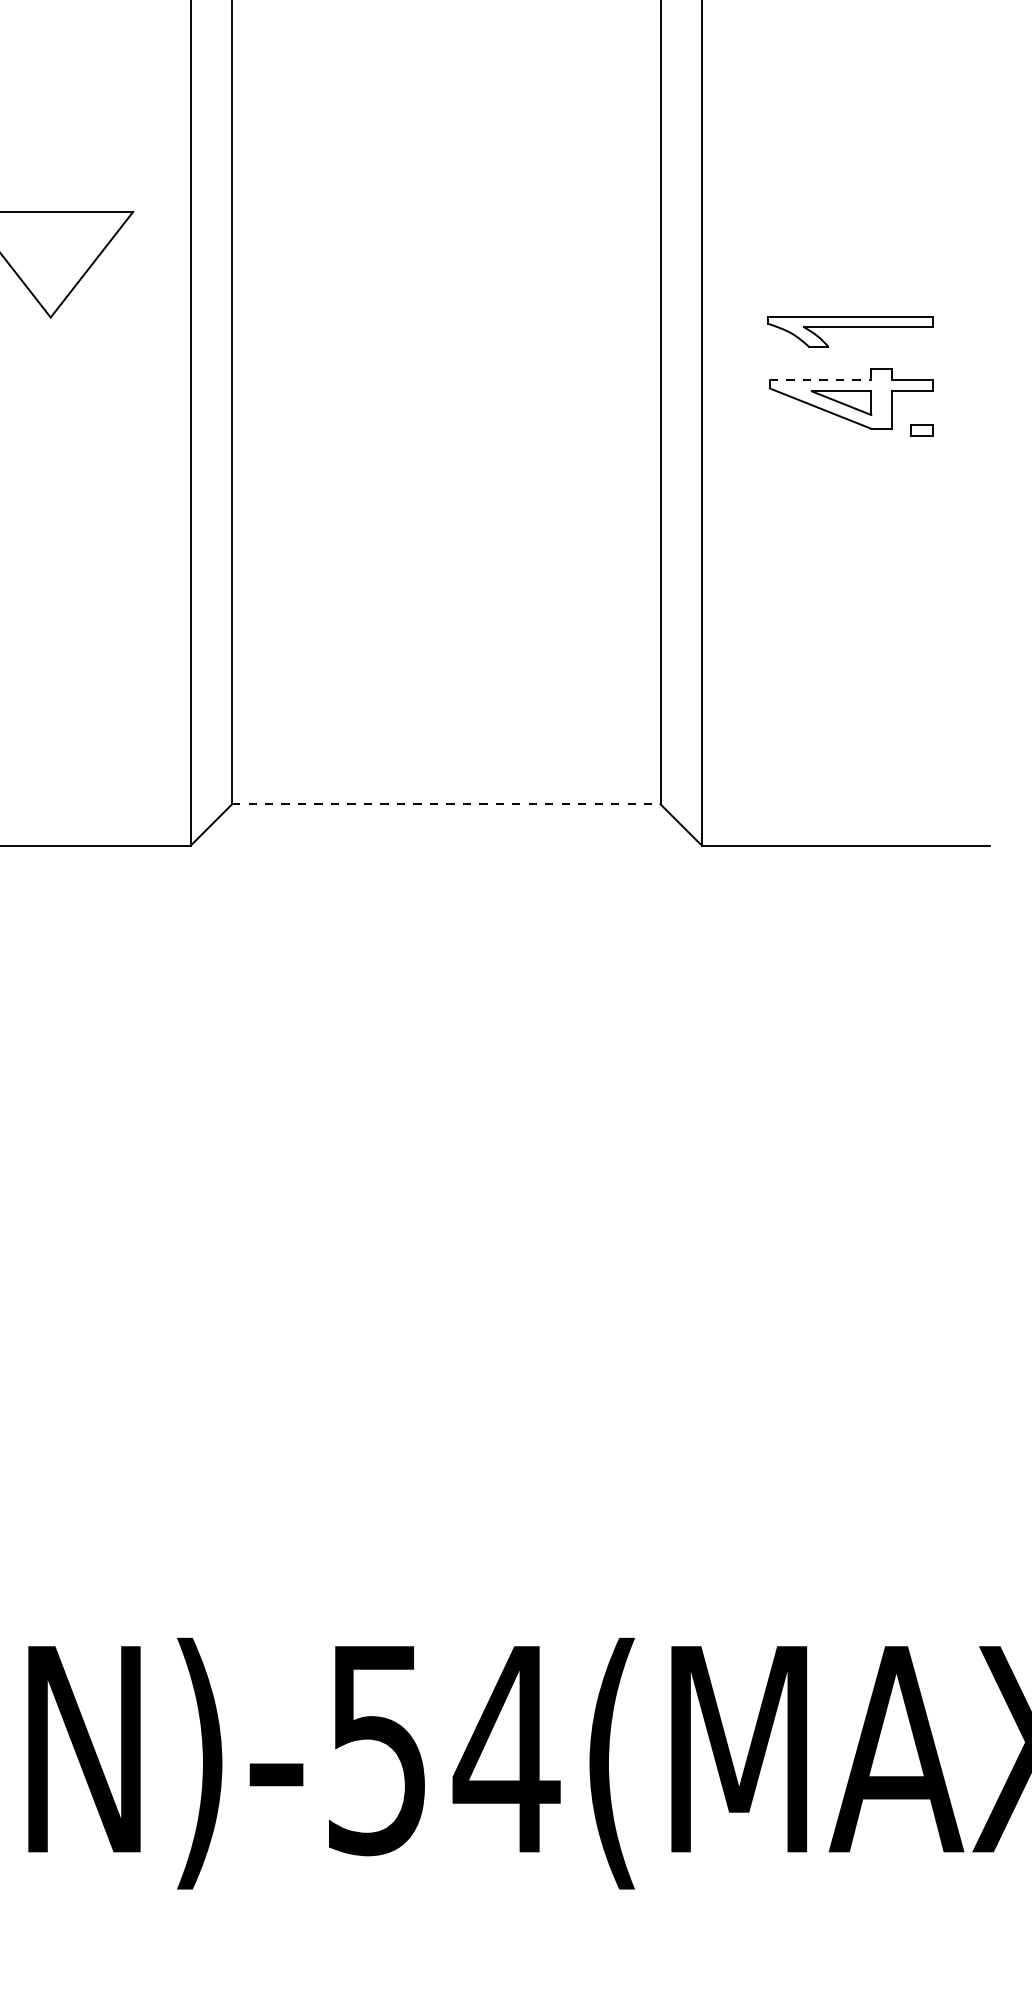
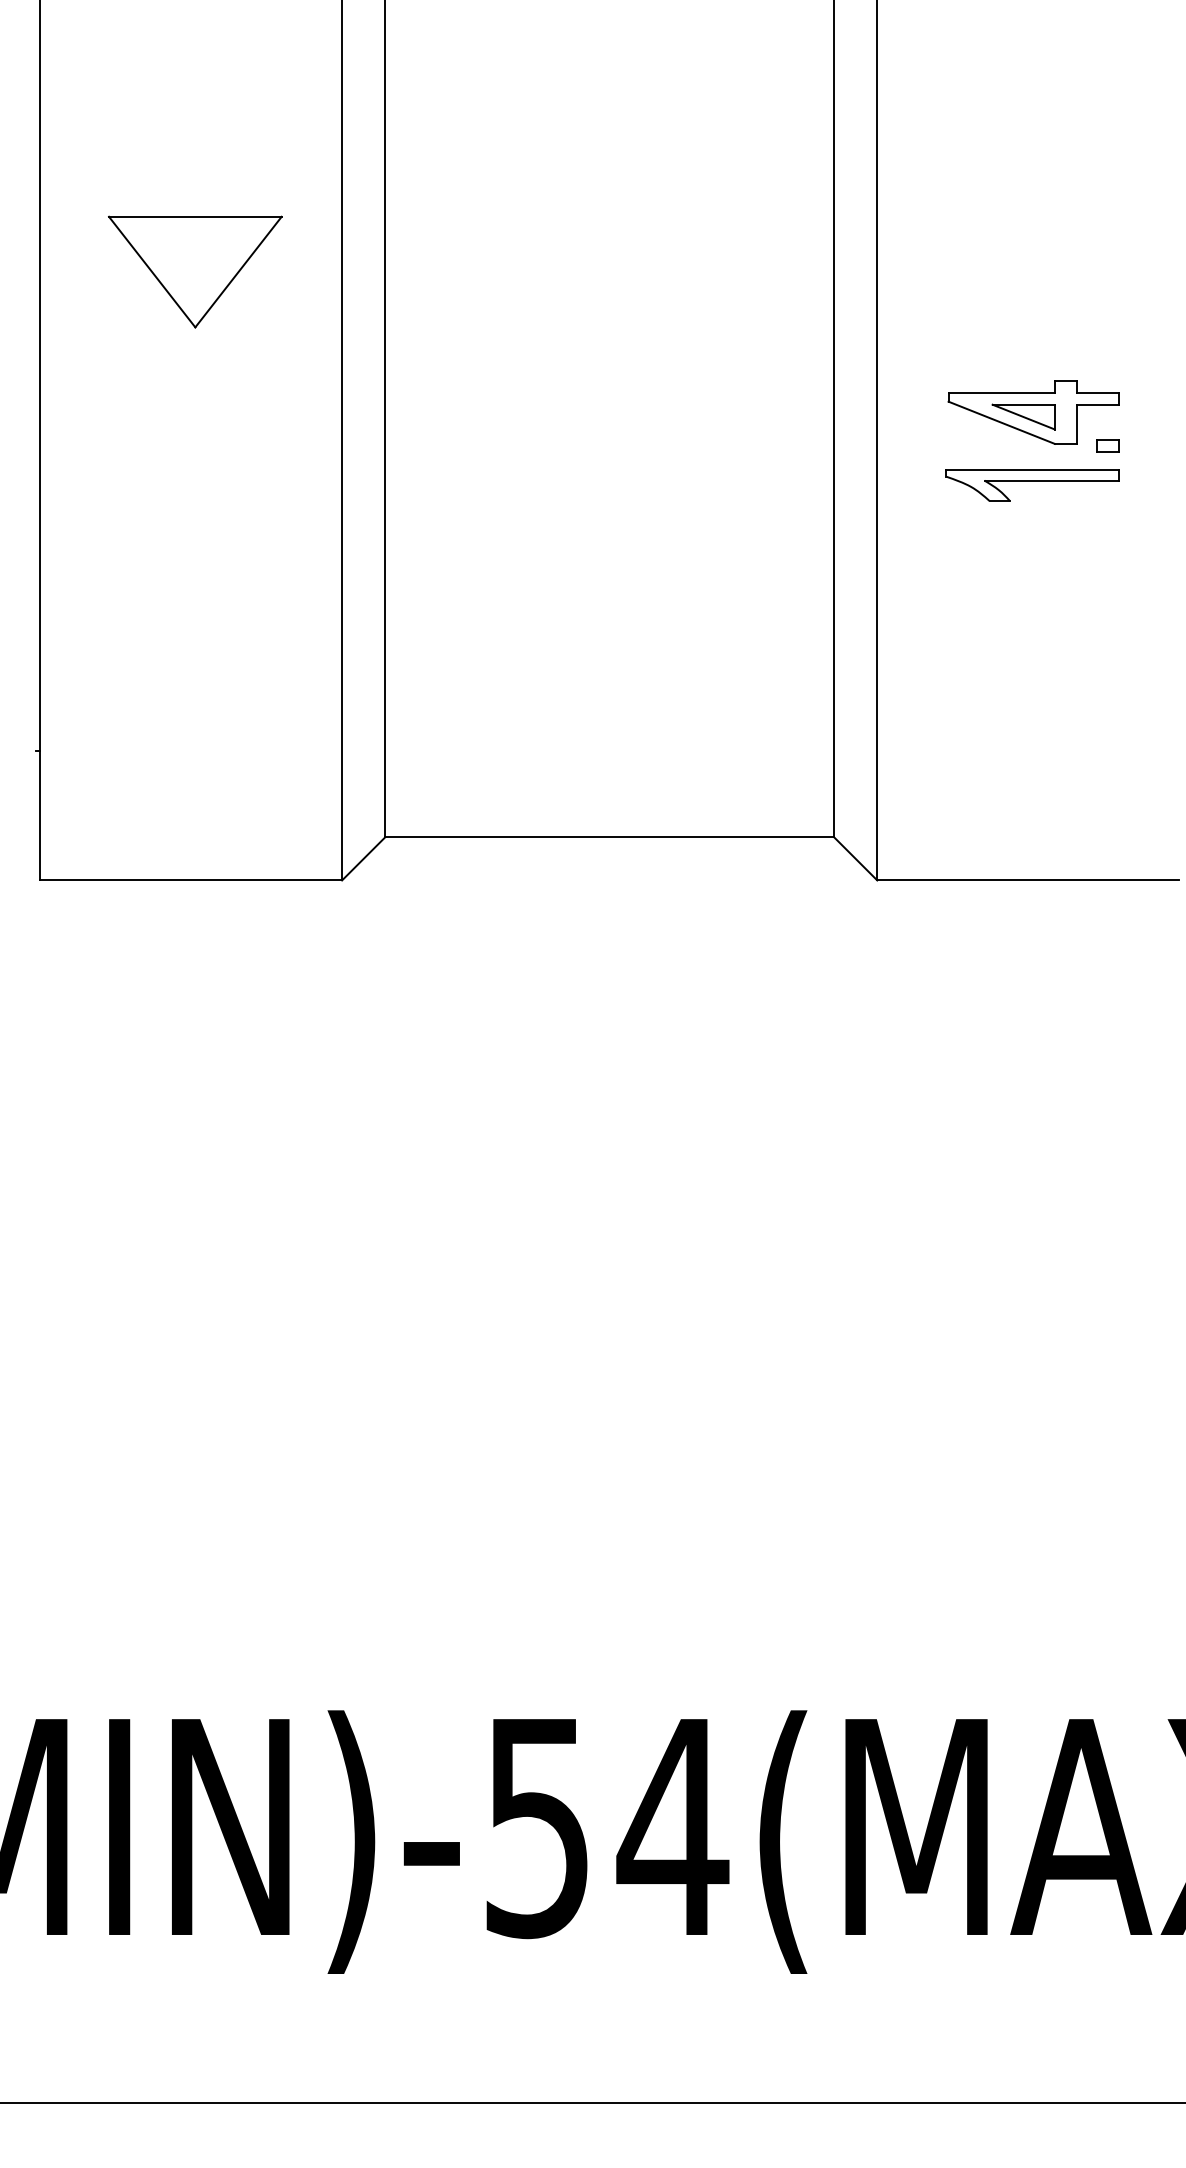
part: (849, 331) -> (1032, 485), moved
line: (821, 379) -> (1002, 392), dashed -> solid
line: (447, 804) -> (610, 837), dashed -> solid

